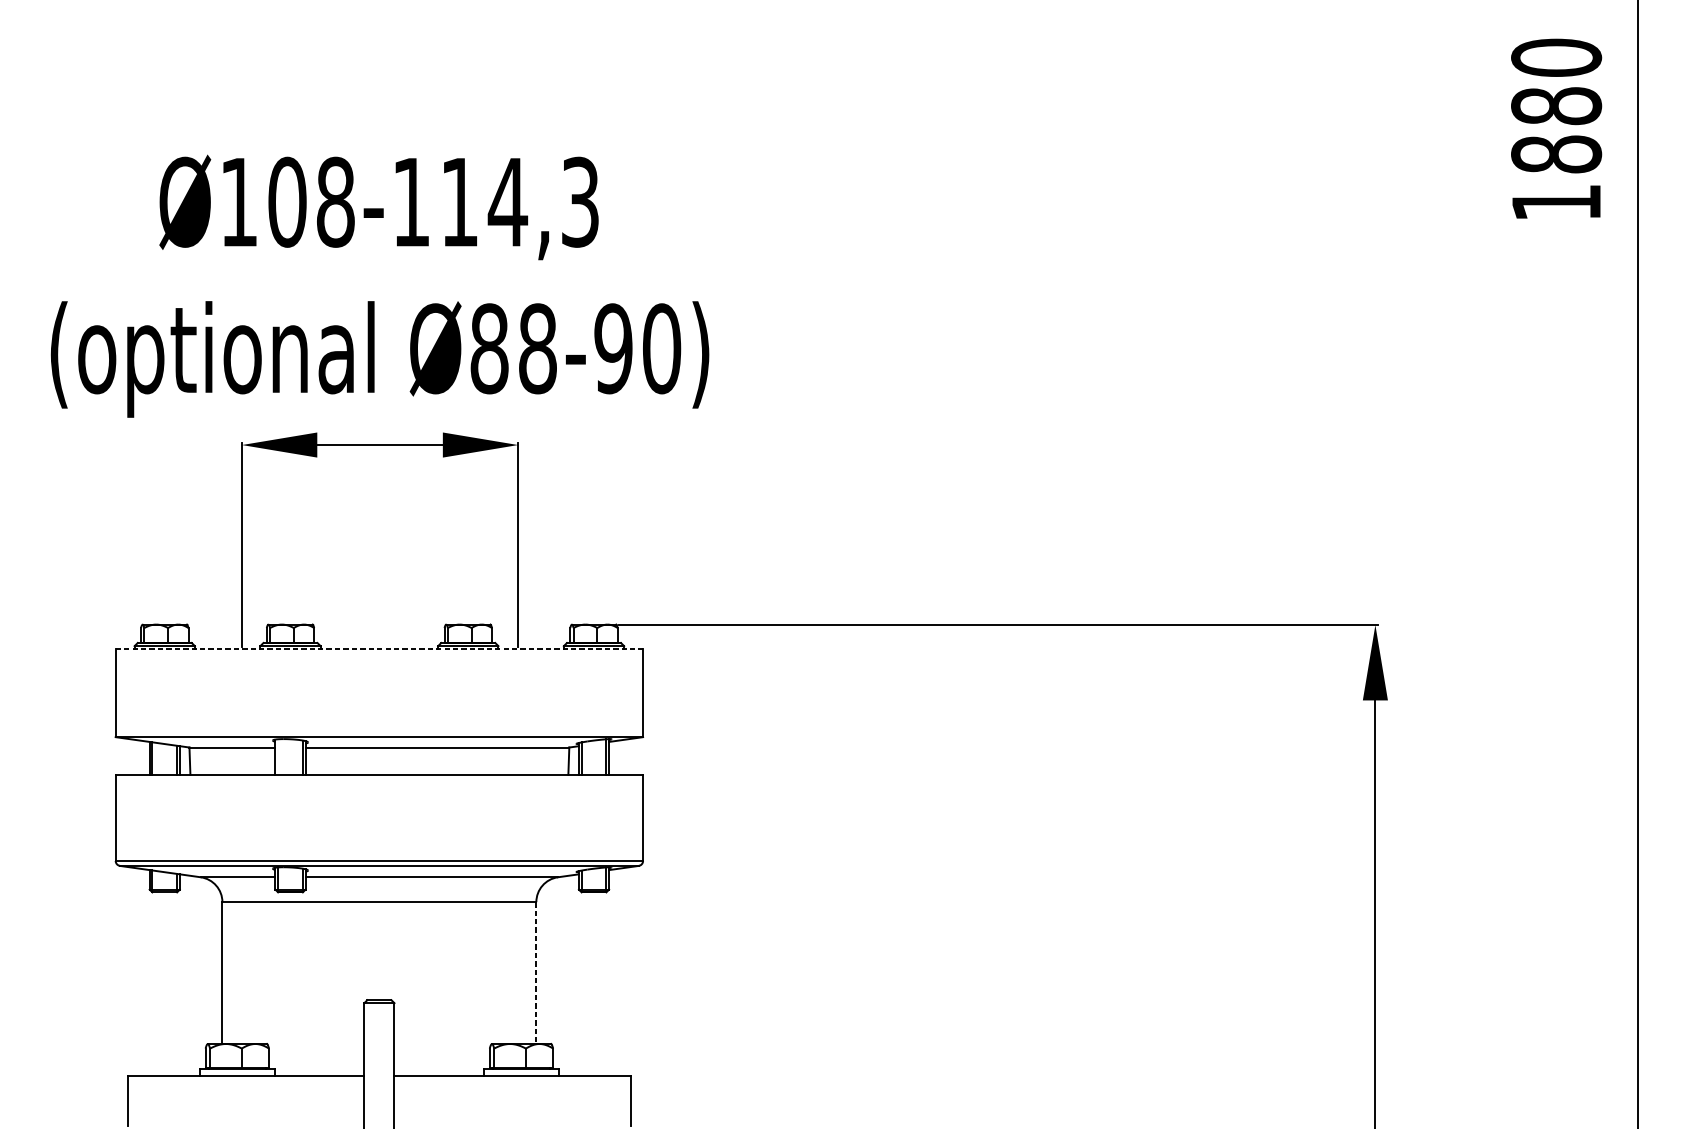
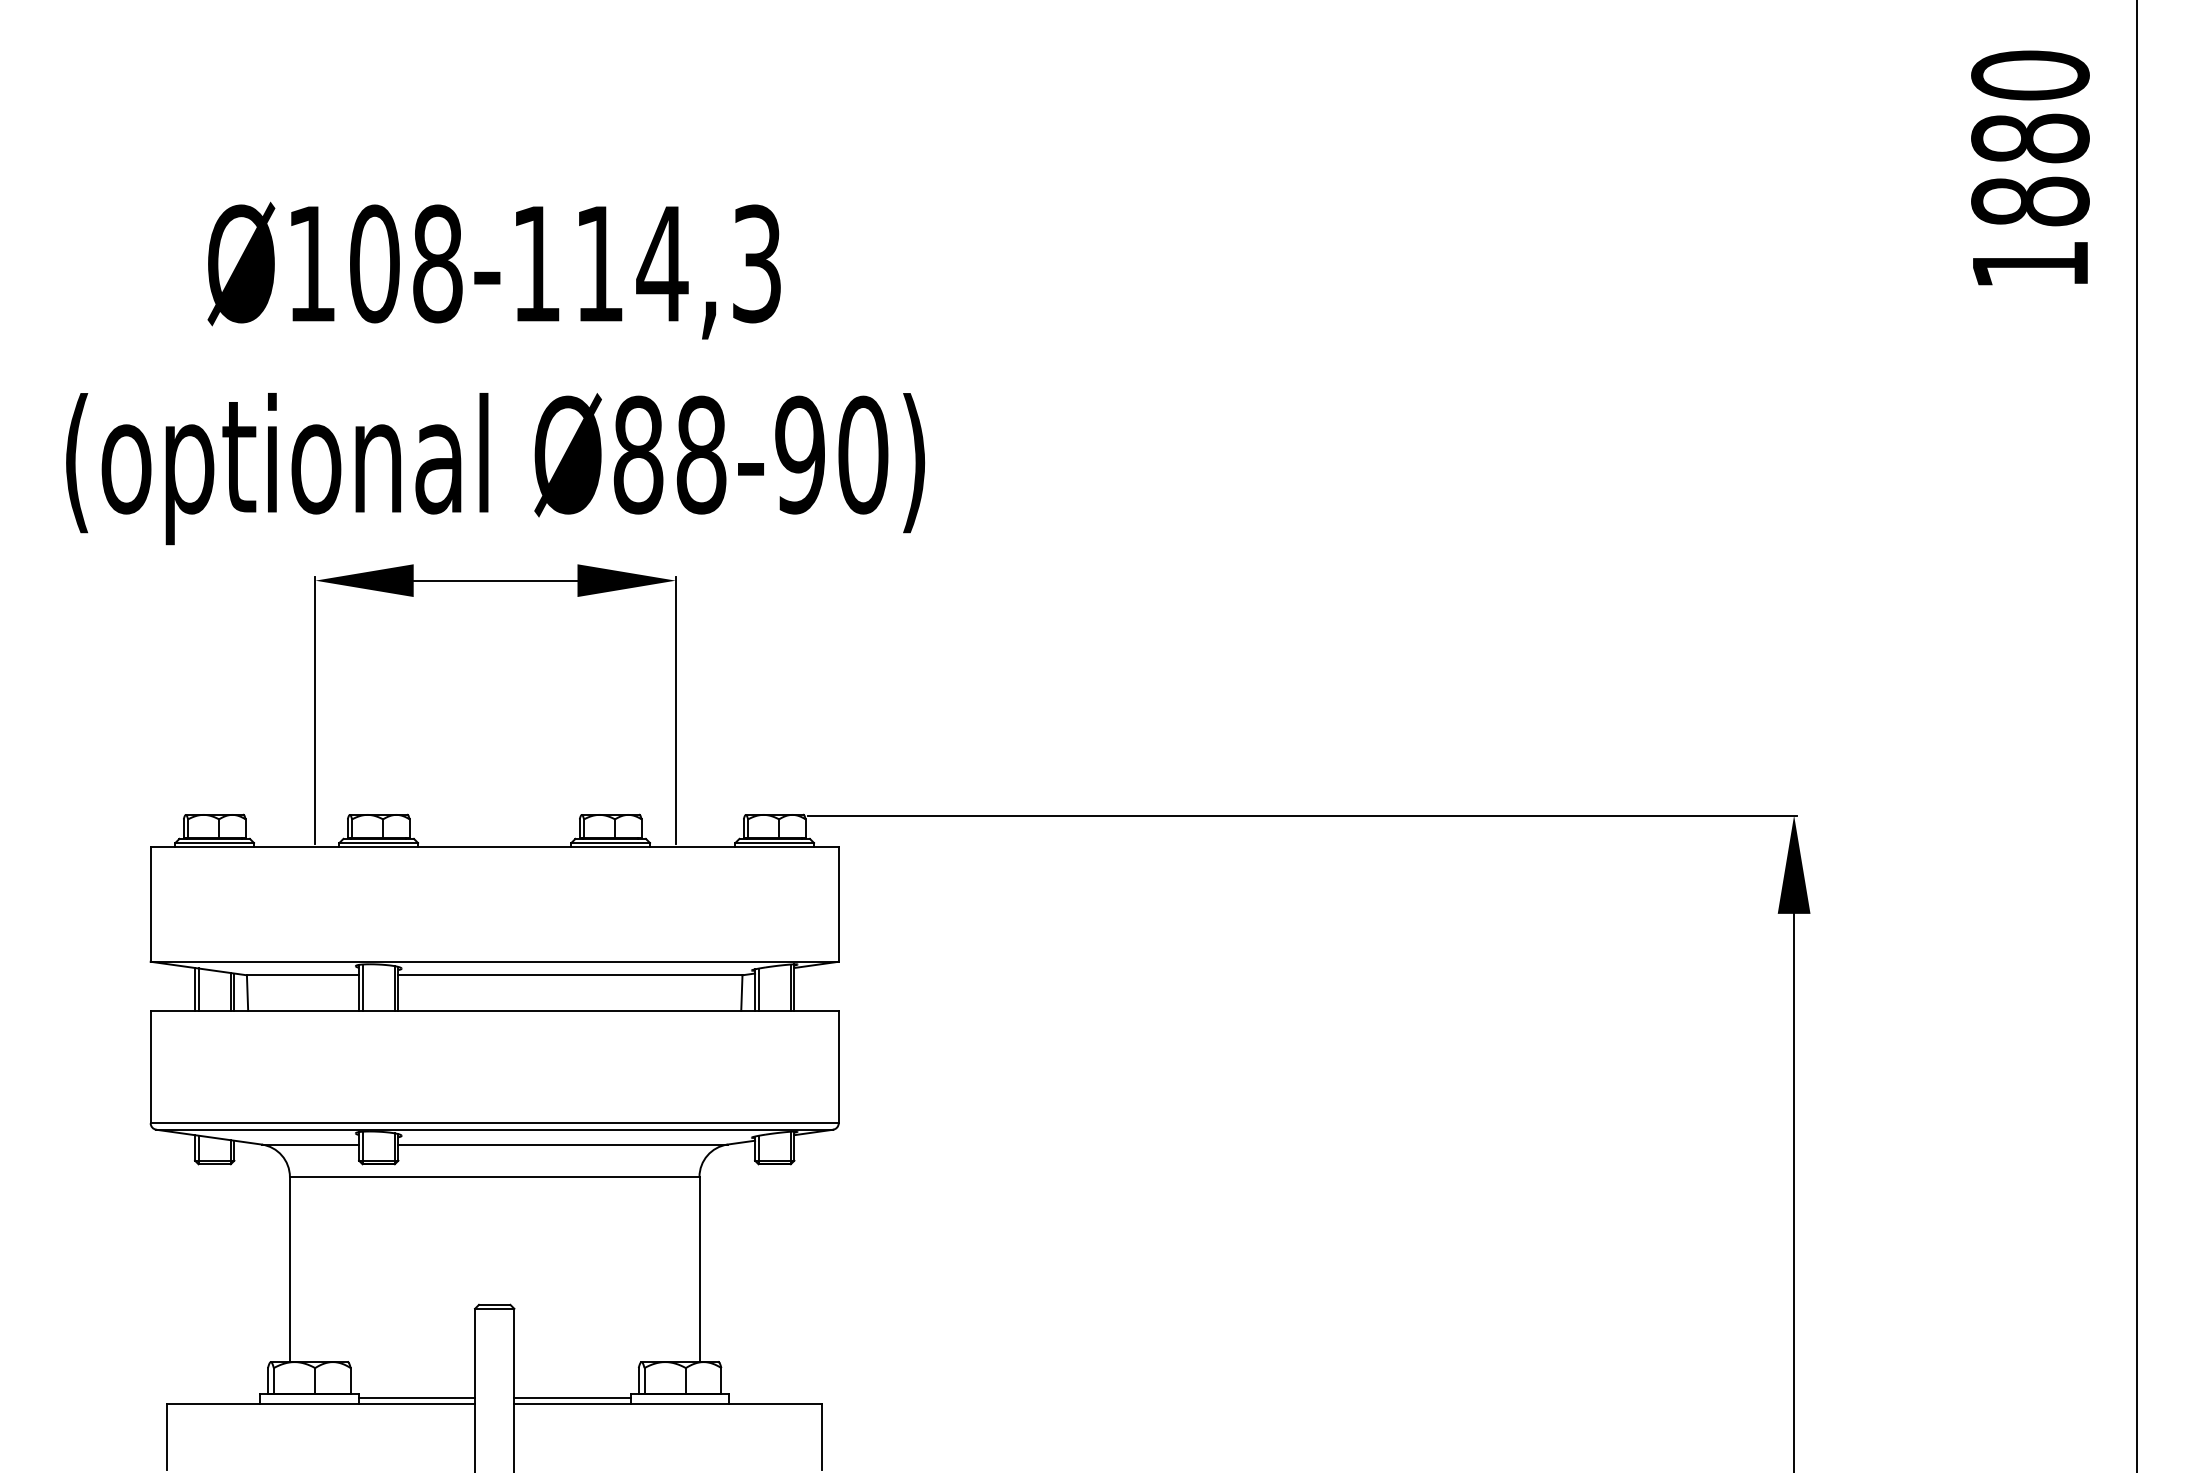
line: (380, 649) -> (495, 847), dashed -> solid
line: (278, 756) -> (362, 987), added
line: (536, 973) -> (699, 1269), dashed -> solid
line: (319, 1071) -> (416, 1397), added
line: (439, 1071) -> (572, 1397), added

